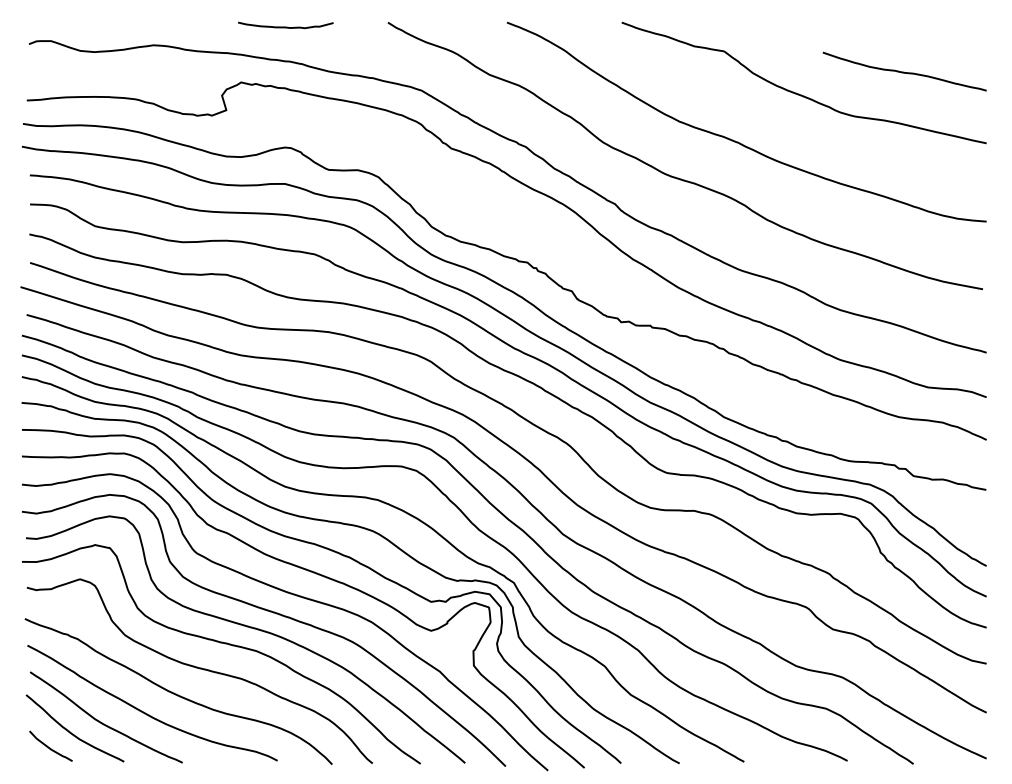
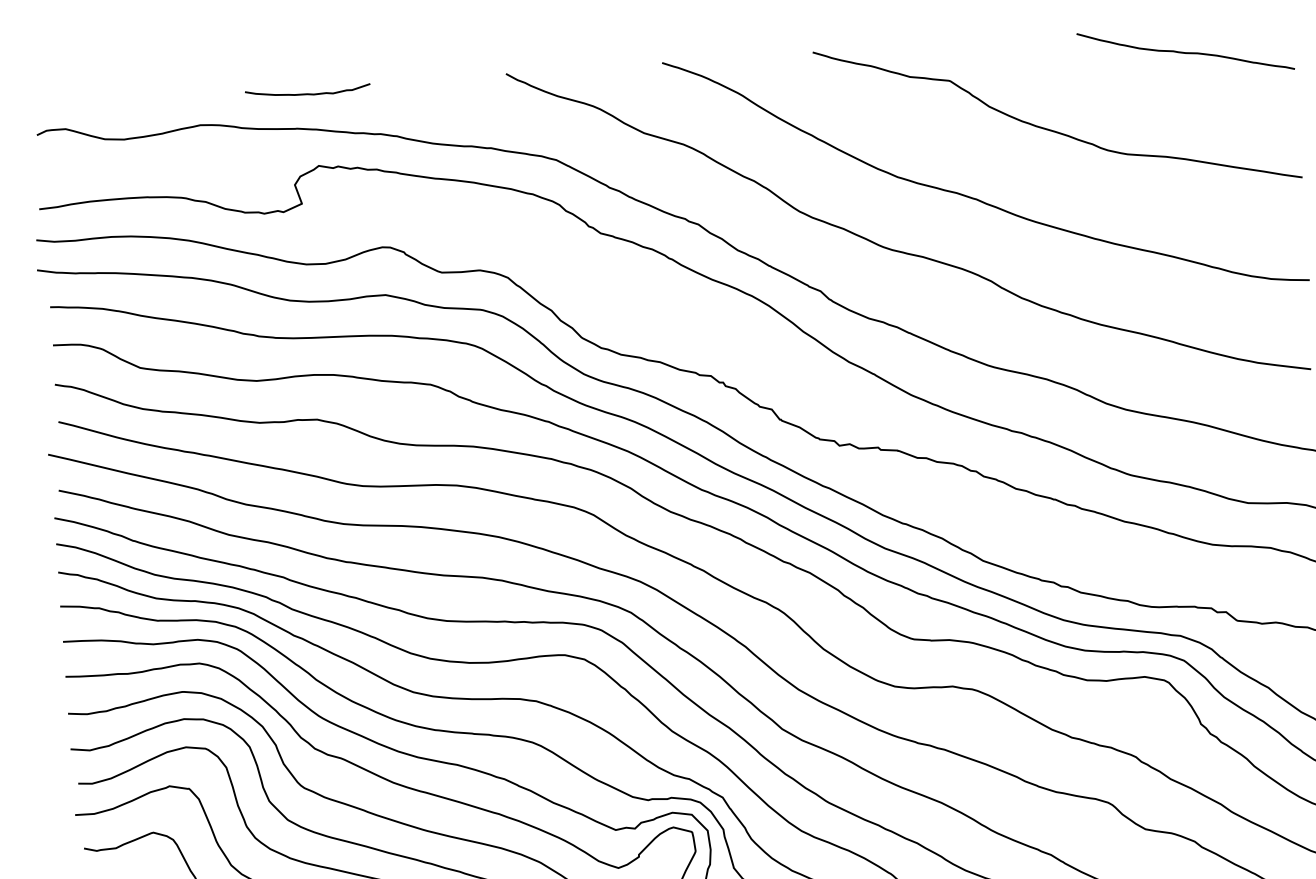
curve: (285, 26) -> (307, 92), moved
curve: (904, 71) -> (1185, 51), moved

